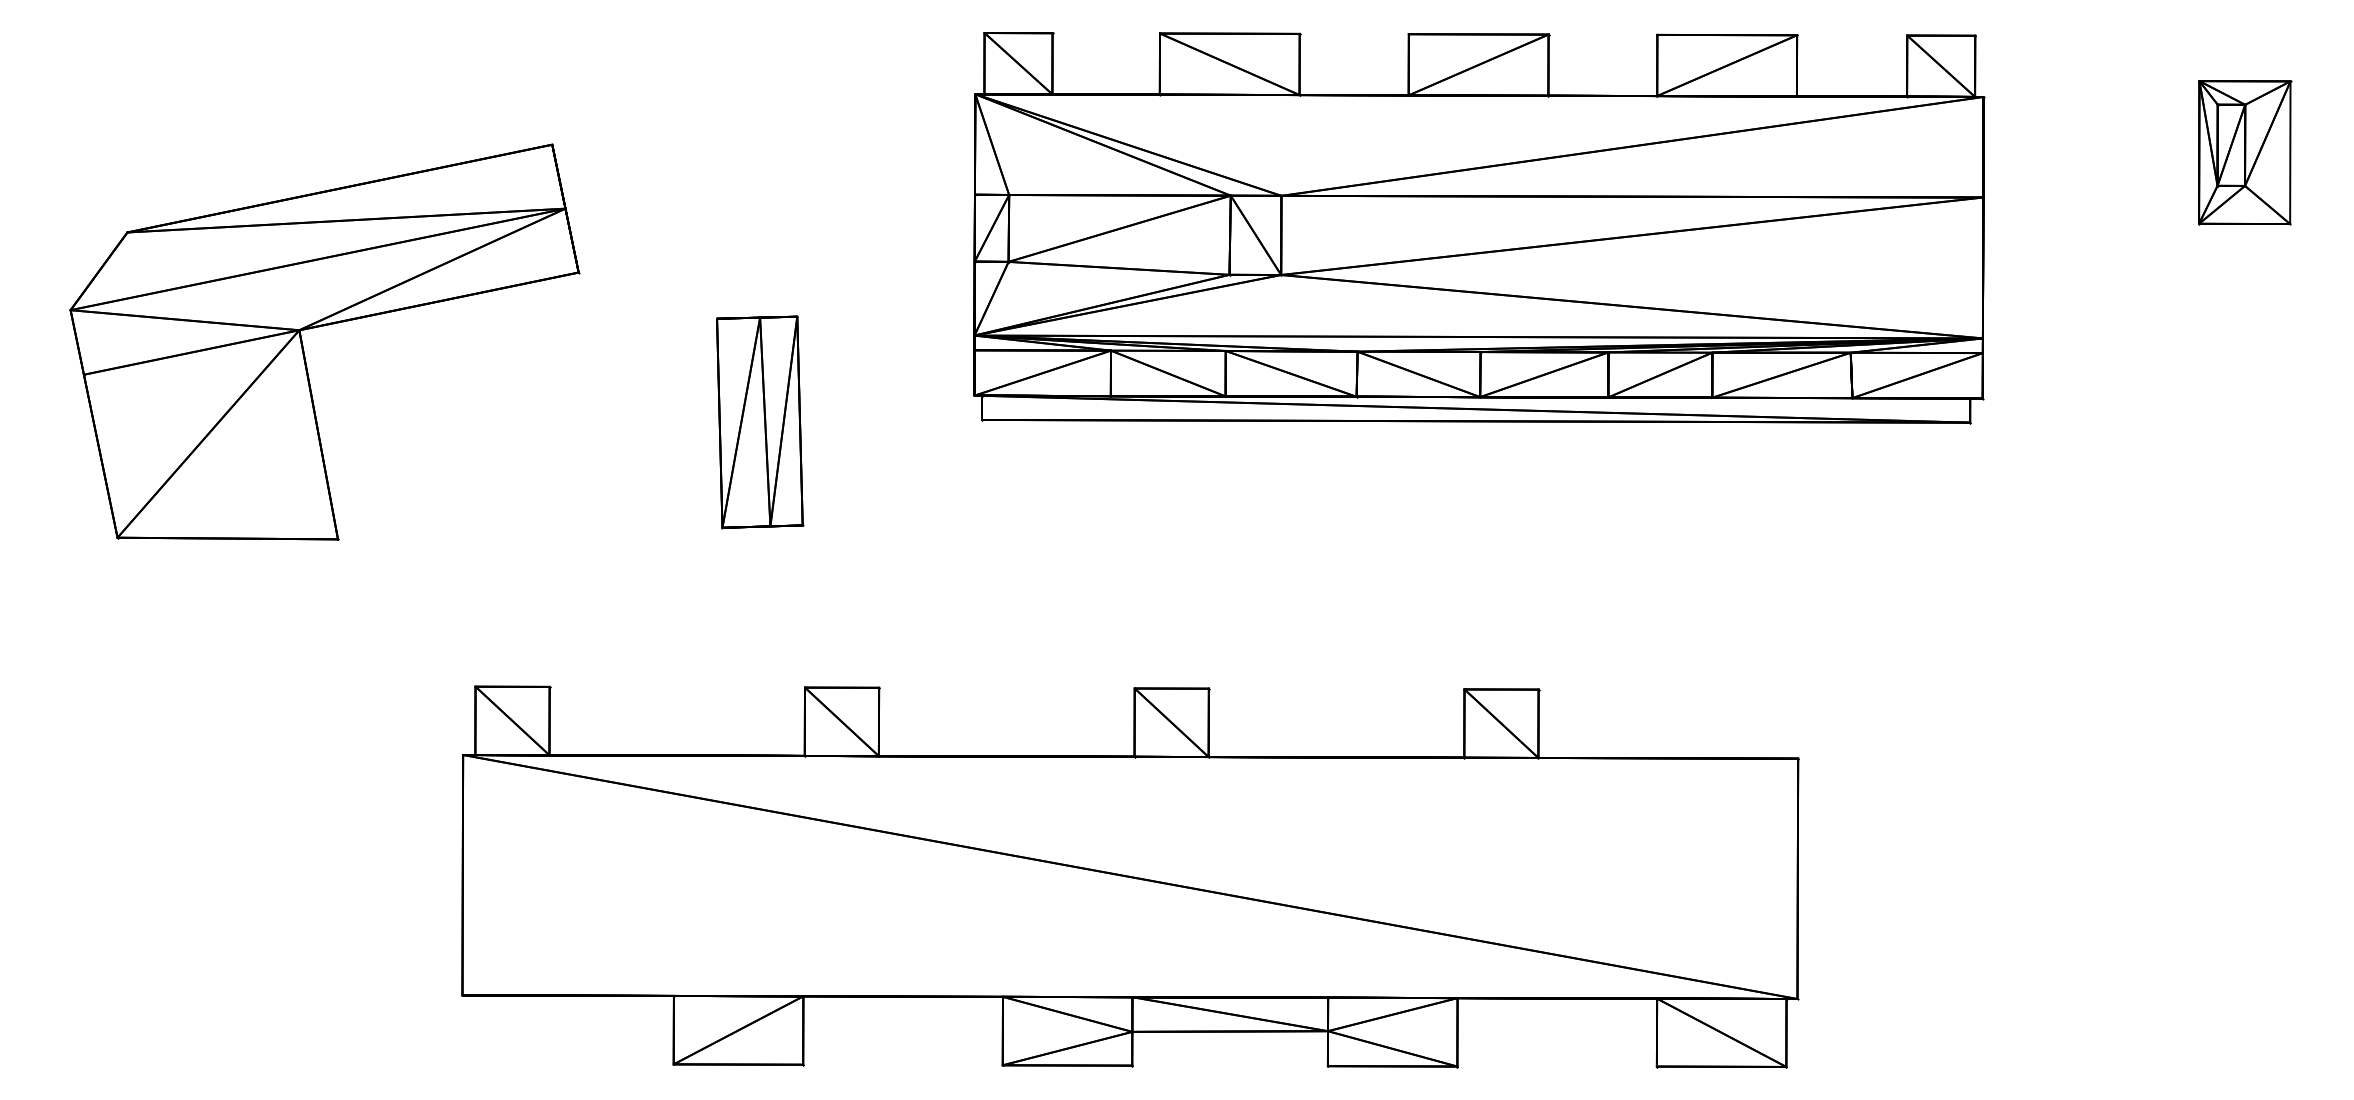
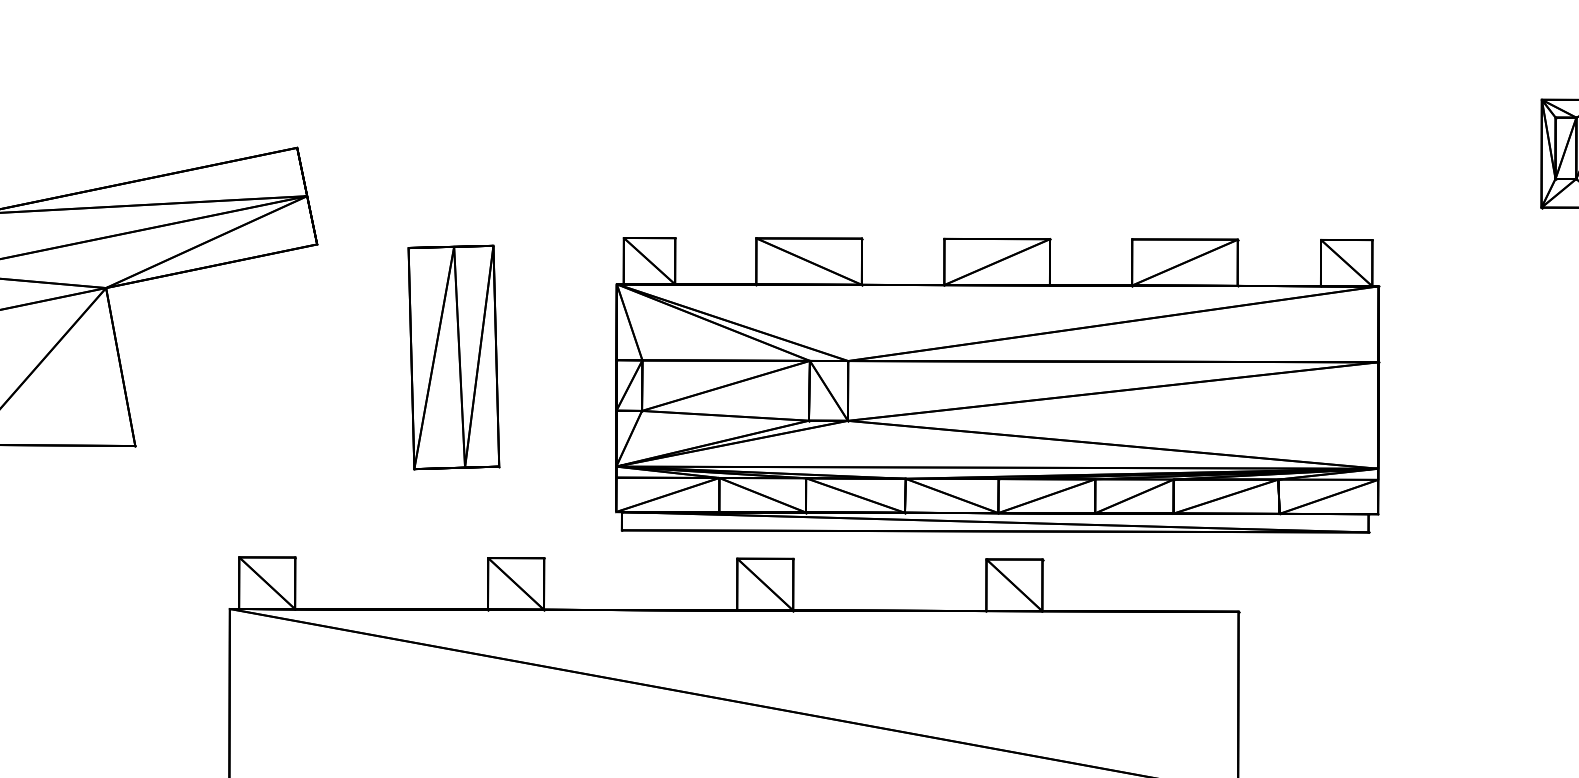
part: (1479, 228) -> (997, 385), moved
part: (760, 422) -> (454, 357), size x1.4

